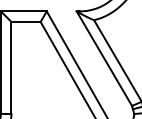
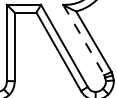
line: (103, 58) -> (83, 39), solid -> dashed

